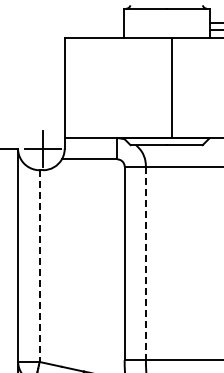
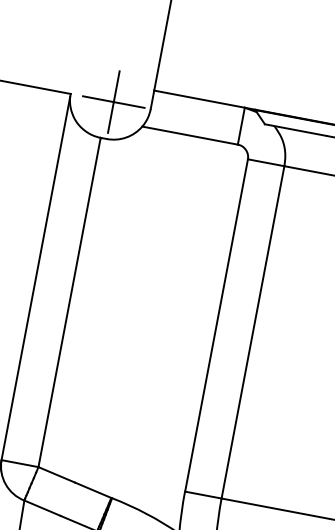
line: (145, 263) -> (252, 332), dashed -> solid
line: (39, 266) -> (69, 303), dashed -> solid

